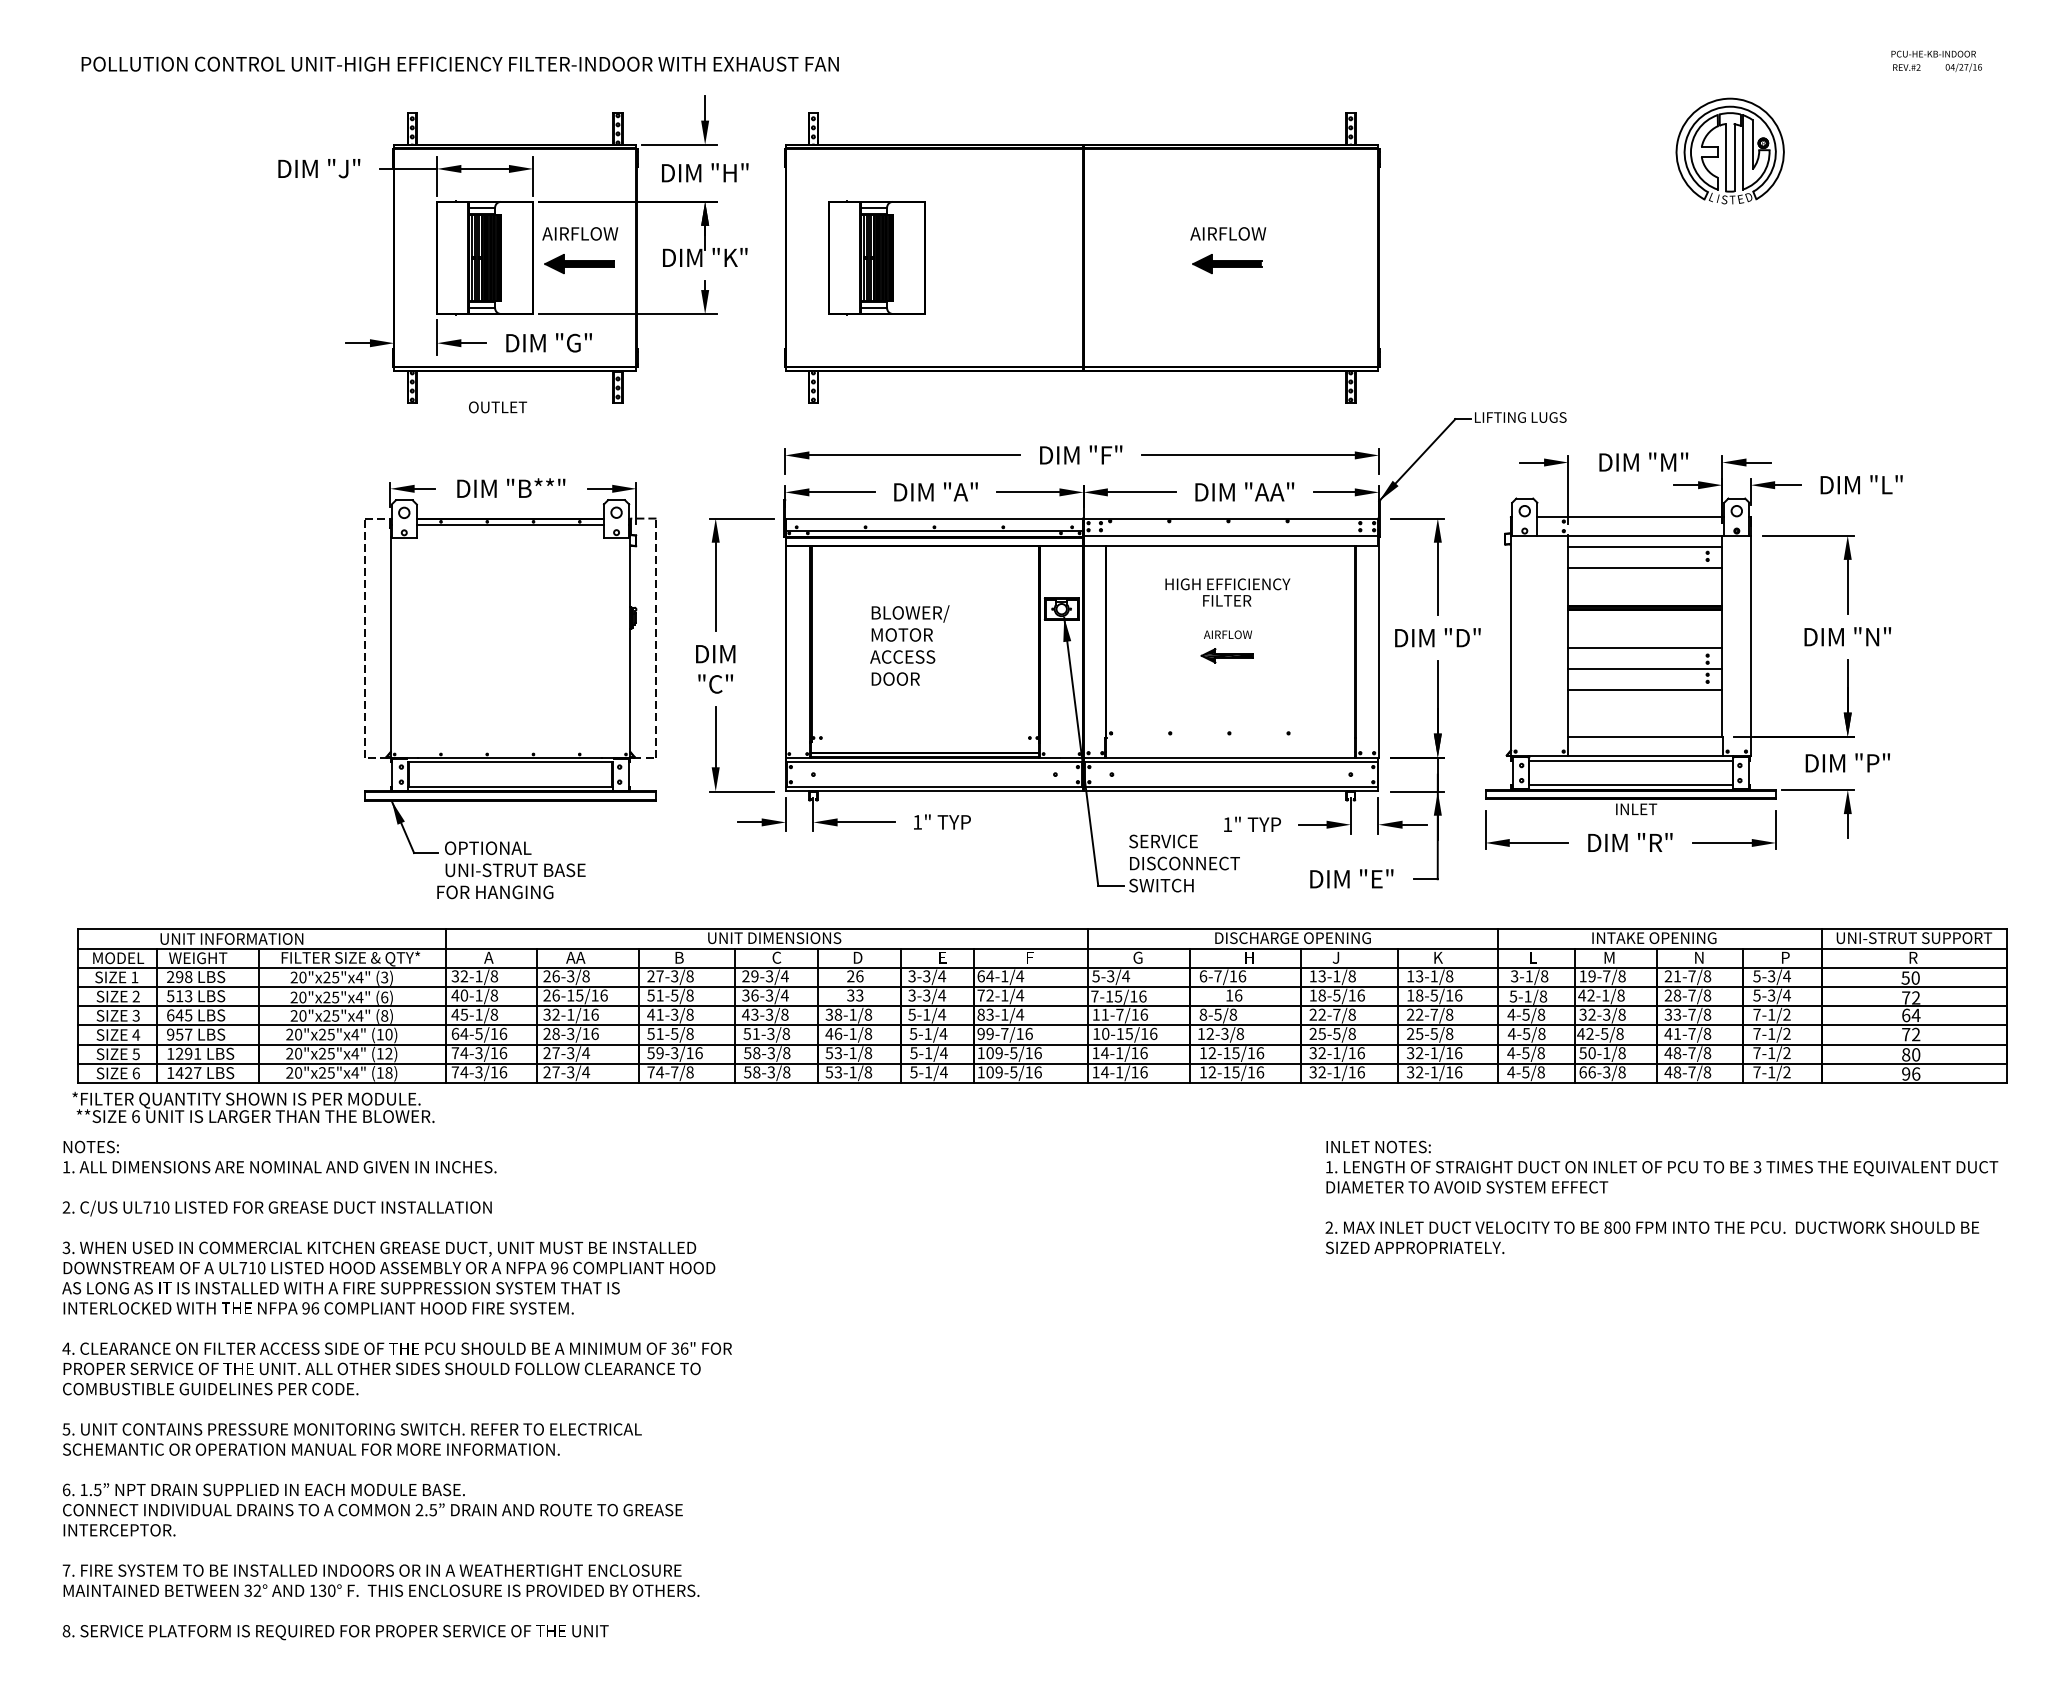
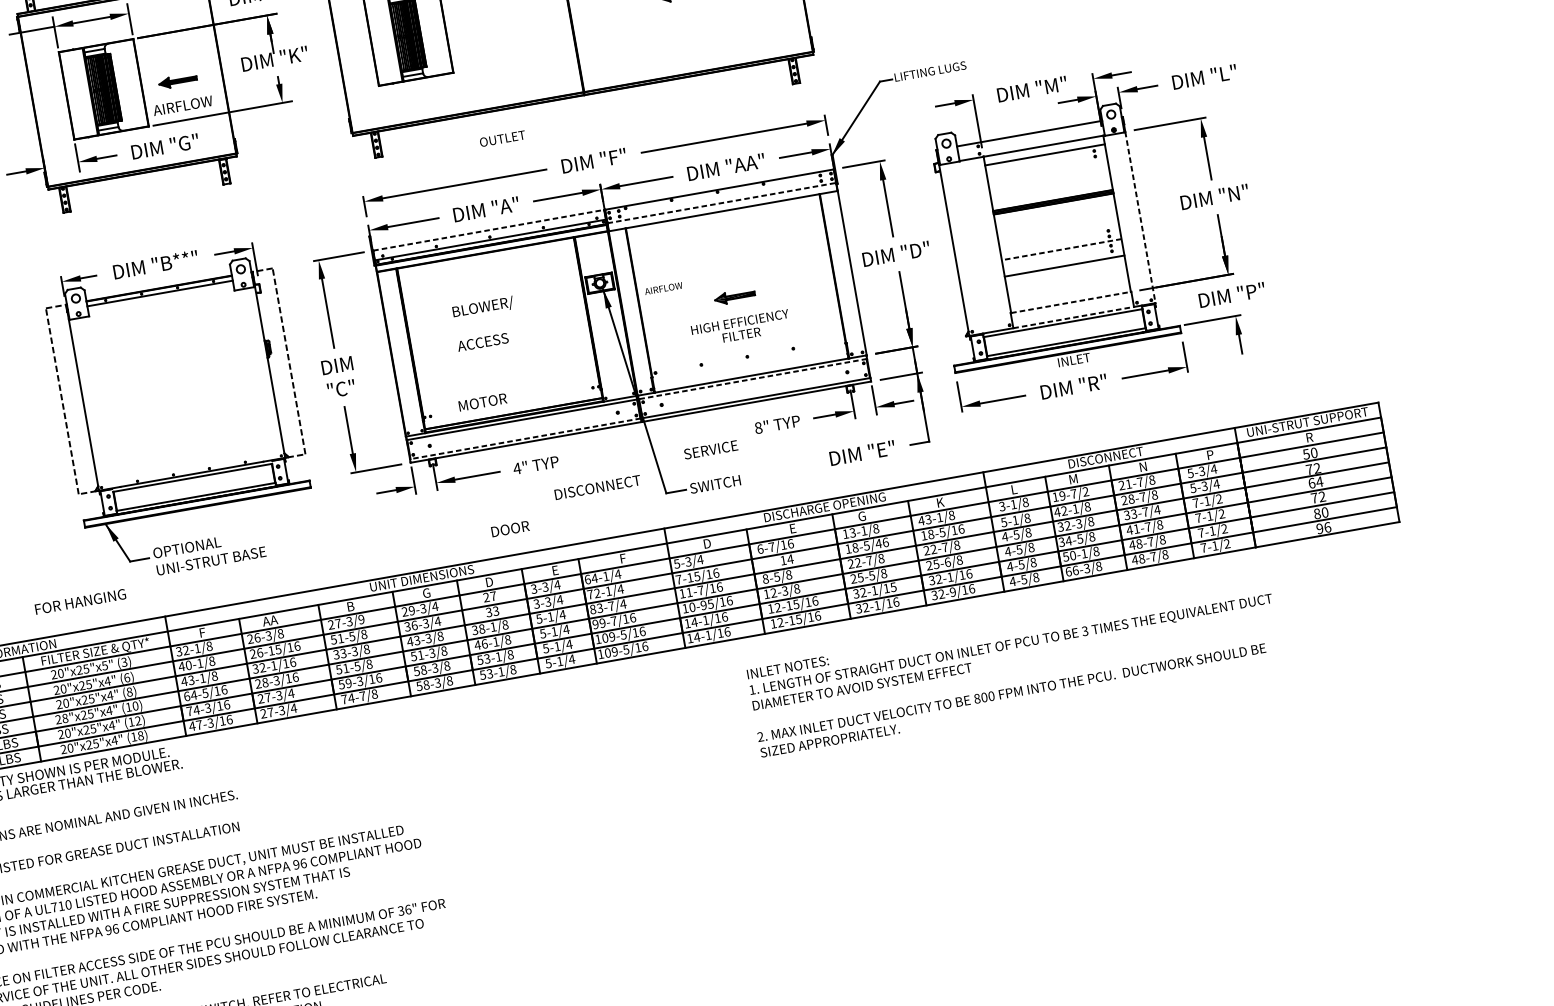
text: (580, 233) -> (183, 105), moved
part: (579, 264) -> (178, 81), size x0.7
text: (498, 407) -> (503, 138), moved
line: (934, 518) -> (488, 230), solid -> dashed
line: (1231, 535) -> (721, 202), solid -> dashed
line: (1645, 568) -> (1048, 171), removed
text: (1227, 592) -> (740, 328), moved
text: (901, 634) -> (482, 402), moved
text: (1227, 634) -> (663, 288), moved
line: (1750, 646) -> (1140, 217), solid -> dashed
line: (1645, 647) -> (1058, 233), removed
line: (1644, 668) -> (1061, 249), solid -> dashed
text: (895, 678) -> (510, 528), moved
line: (1645, 736) -> (1071, 302), solid -> dashed
line: (1645, 756) -> (1073, 317), solid -> dashed
line: (1230, 762) -> (752, 379), solid -> dashed
line: (934, 786) -> (525, 438), solid -> dashed
text: (917, 822) -> (517, 468), 1" -> 4"
text: (1227, 824) -> (758, 427), 1" -> 8"
text: (1184, 863) -> (597, 487), moved
text: (495, 892) -> (80, 601), moved
text: (1654, 938) -> (1105, 457), INTAKE OPENING -> DISCONNECT
text: (488, 957) -> (202, 632), A -> F
text: (779, 957) -> (428, 592), C -> G
text: (1137, 957) -> (706, 543), G -> D
text: (1250, 957) -> (794, 528), H -> E
text: (1336, 957) -> (861, 516), J -> G
text: (689, 976) -> (361, 619), 27-3/8 -> 27-3/9
text: (859, 976) -> (493, 596), 26 -> 27
text: (1410, 976) -> (921, 520), 13-1/8 -> 43-1/8
text: (1621, 976) -> (1085, 492), 19-7/8 -> 19-7/2
text: (359, 977) -> (104, 665), 20"x25"x4" -> 20"x25"x5"
text: (1238, 995) -> (790, 559), 16 -> 14
text: (1352, 995) -> (878, 543), 18-5/16 -> 18-5/46
text: (464, 1014) -> (191, 680), 45-1/8 -> 43-1/8
text: (655, 1014) -> (339, 653), 41-3/8 -> 33-3/8
text: (1004, 1014) -> (611, 606), 83-1/4 -> 83-7/4
text: (1707, 1014) -> (1157, 509), 33-7/8 -> 33-7/4
text: (1119, 1033) -> (703, 605), 10-15/16 -> 10-95/16
text: (1434, 1033) -> (947, 561), 25-5/8 -> 25-6/8
text: (1585, 1033) -> (1065, 541), 42-5/8 -> 34-5/8
text: (298, 1034) -> (65, 718), 20"x25"x4" -> 28"x25"x4"
text: (1360, 1053) -> (893, 587), 32-1/16 -> 32-1/15
text: (459, 1072) -> (195, 725), 74-3/16 -> 47-3/16
text: (1433, 1072) -> (952, 592), 32-1/16 -> 32-9/16
text: (1661, 1197) -> (1014, 667), moved

